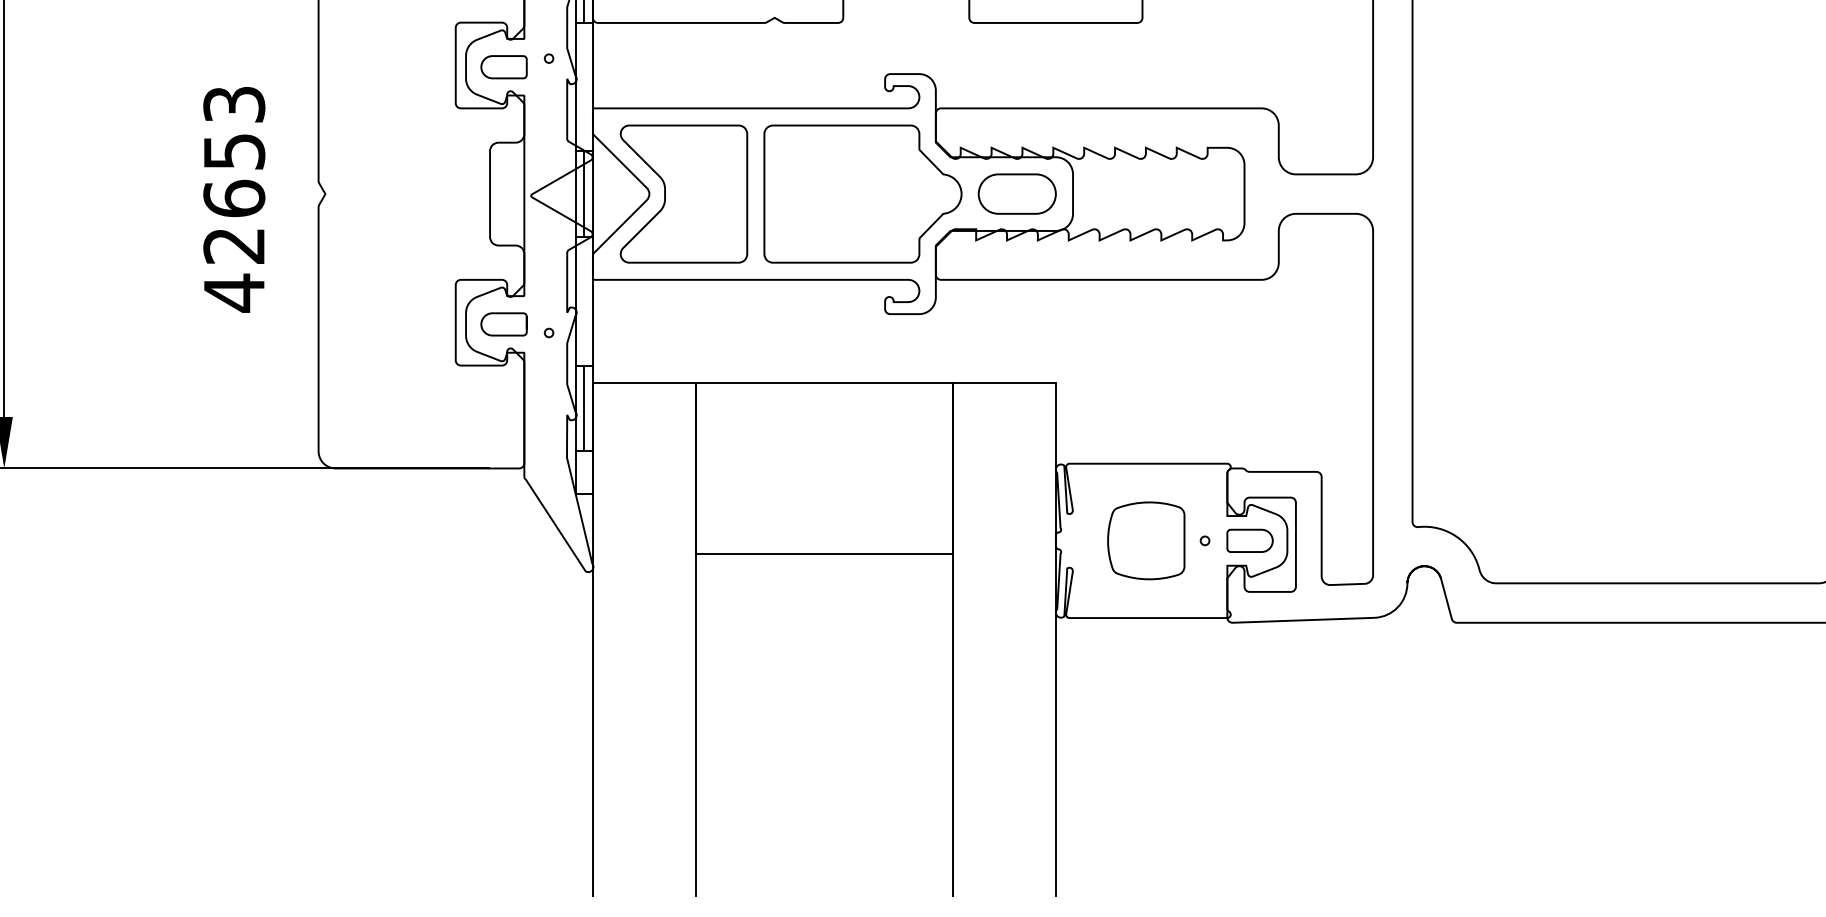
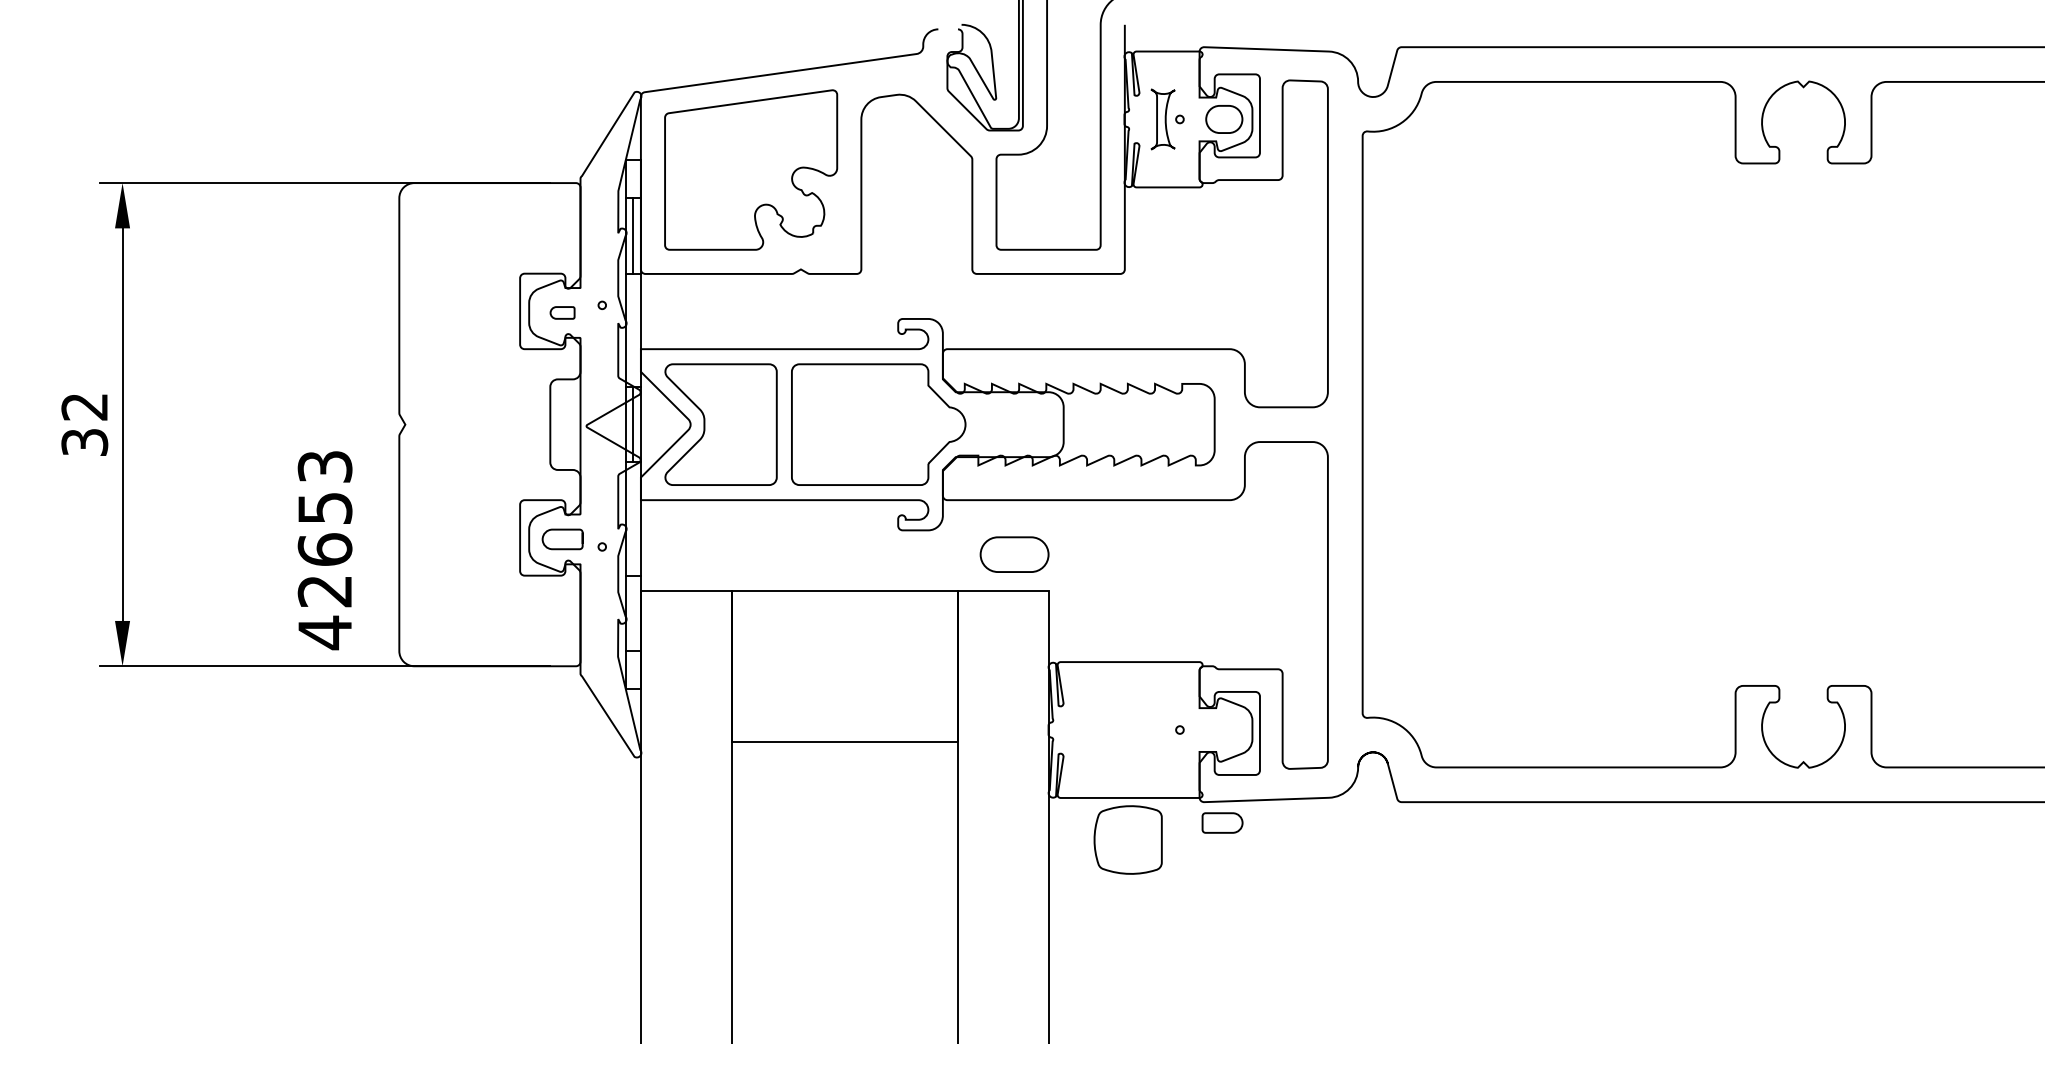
part: (503, 66) -> (562, 312), size x0.6
part: (1017, 193) -> (1014, 554), moved
text: (233, 199) -> (324, 550), moved
line: (584, 408) -> (633, 613), removed
part: (1145, 540) -> (1127, 839), moved
part: (1249, 540) -> (1222, 822), moved

